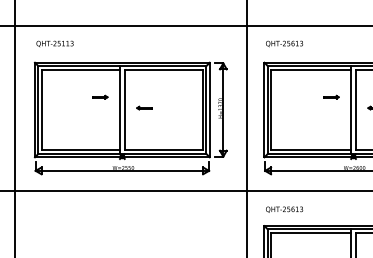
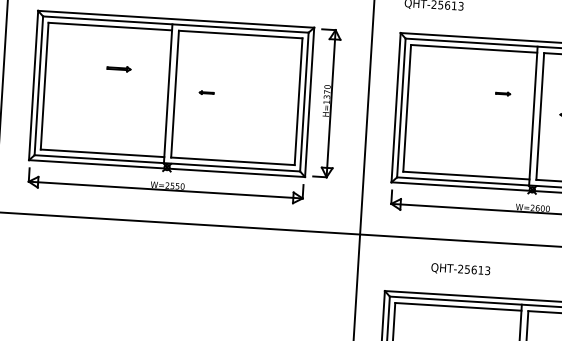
part: (100, 96) -> (119, 67), moved
part: (331, 96) -> (503, 92), size x0.6
part: (144, 107) -> (206, 92), size x0.6
text: (284, 209) -> (460, 269), moved

